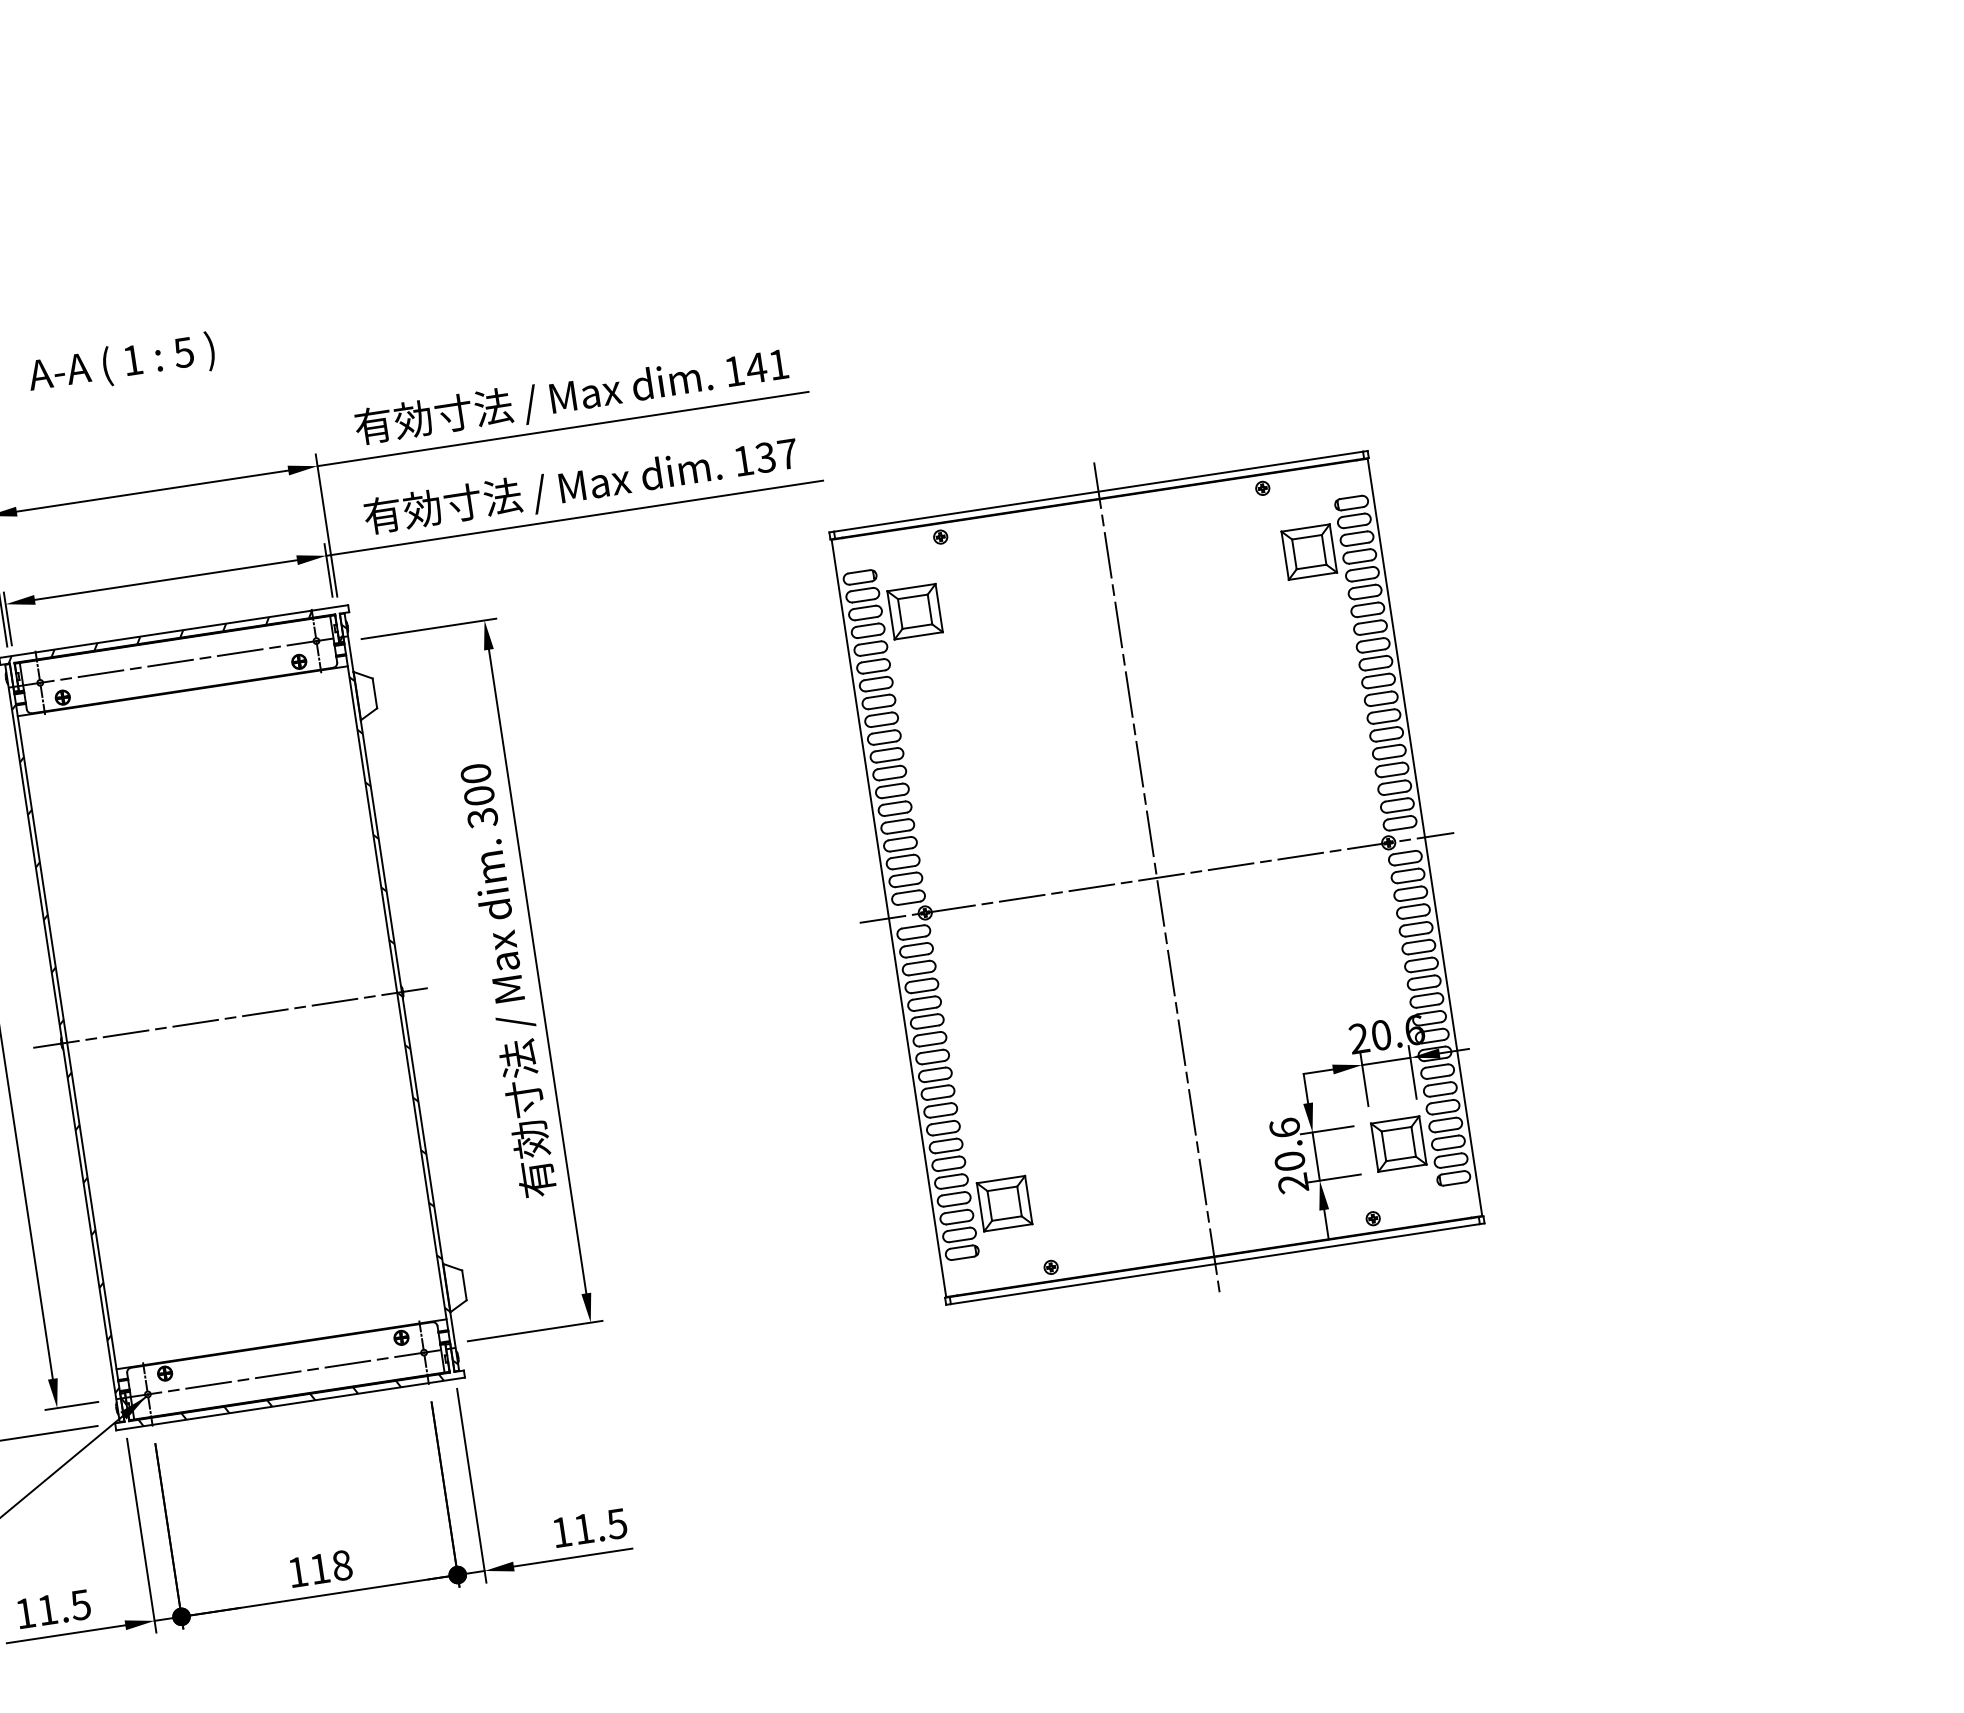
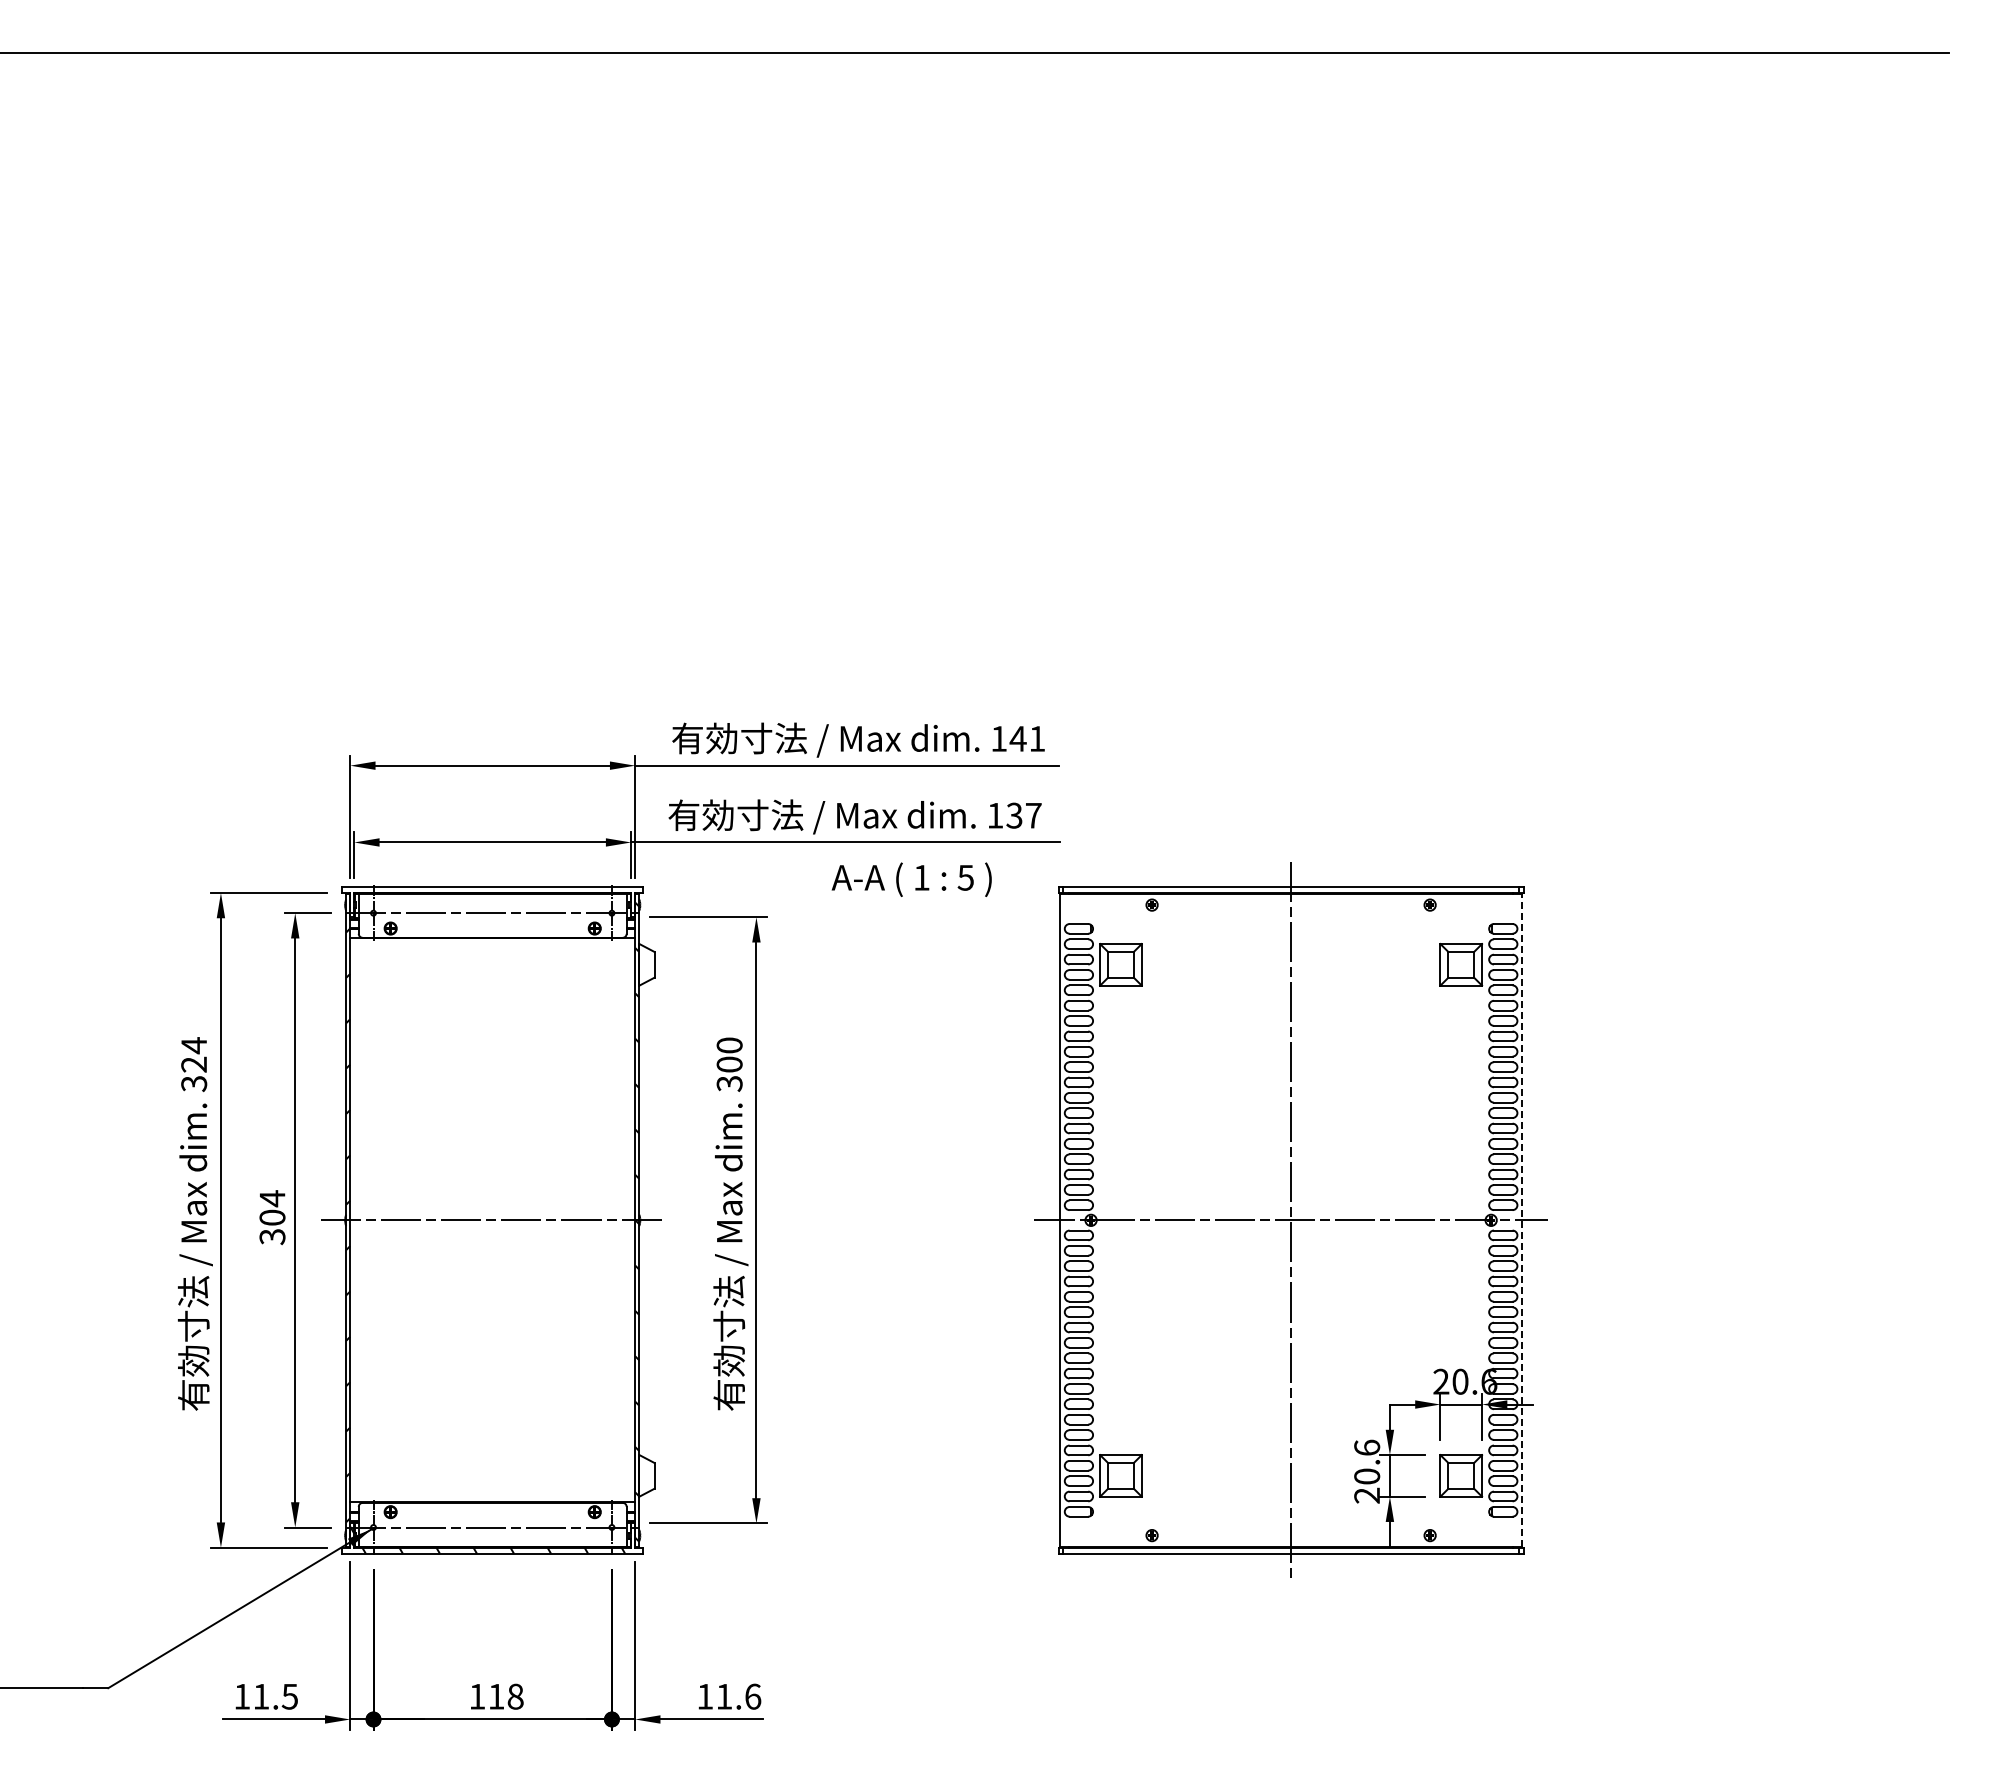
text: (121, 364) -> (911, 879), moved
hatch: (176, 648) -> (492, 901), removed
line: (1425, 837) -> (1522, 1220), solid -> dashed
text: (616, 1523) -> (752, 1696), 11.5 -> 11.6

